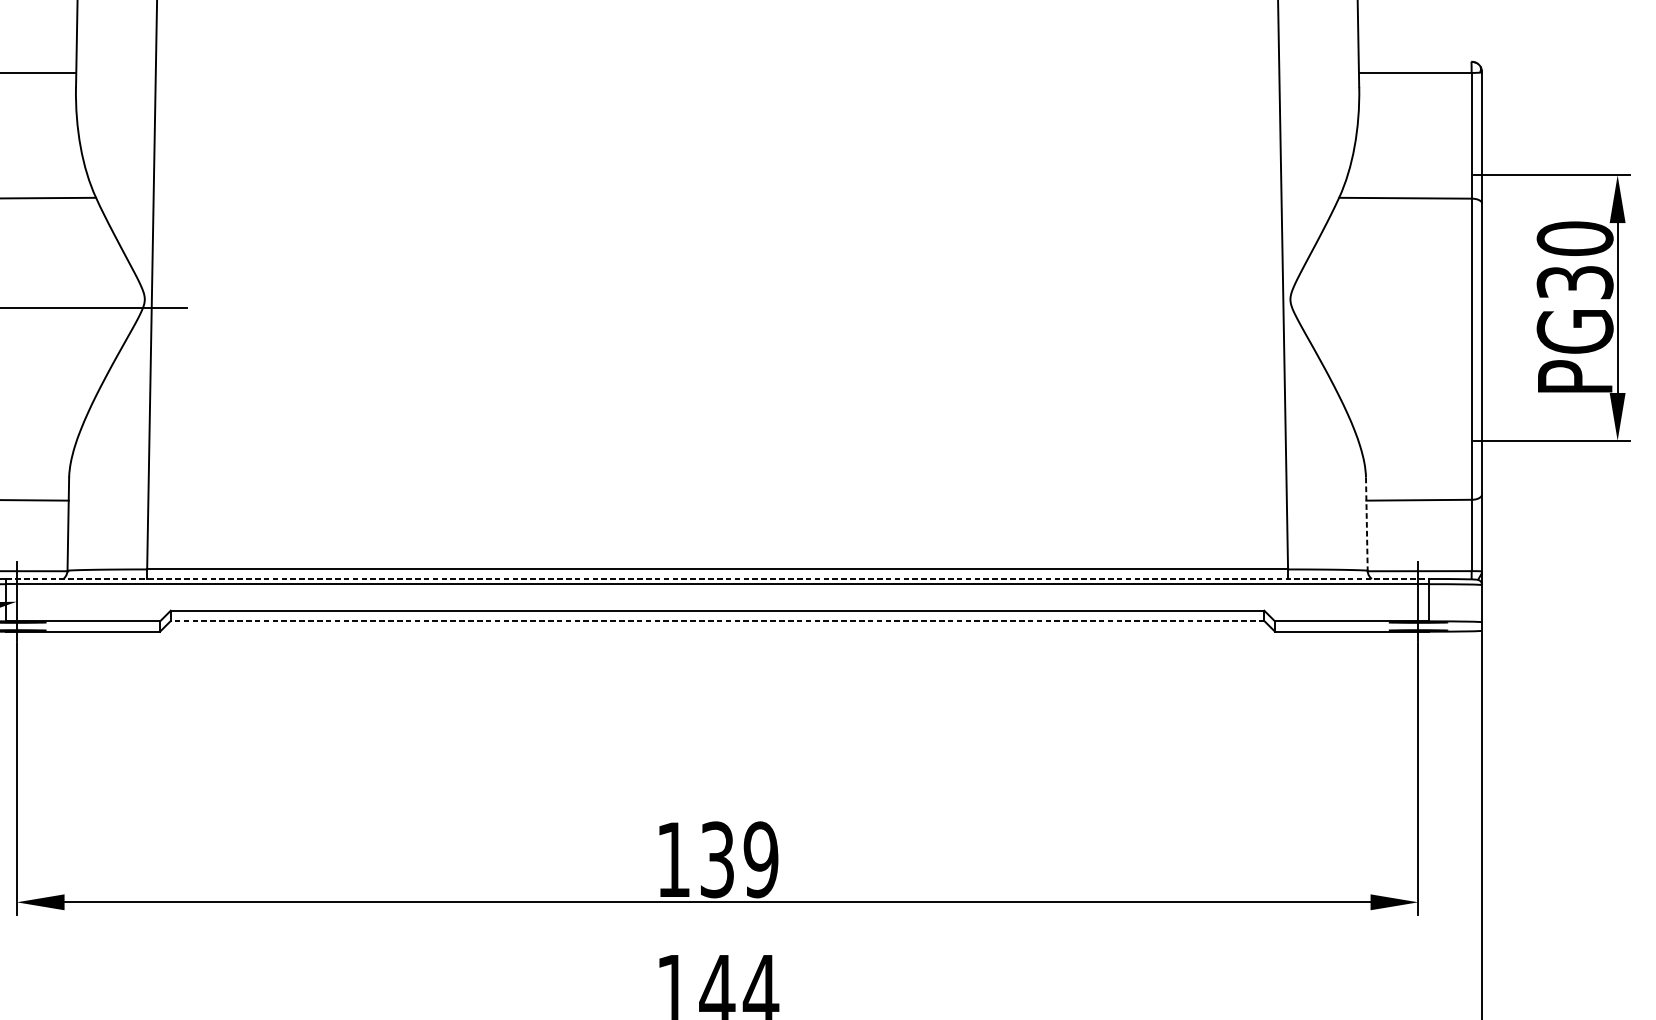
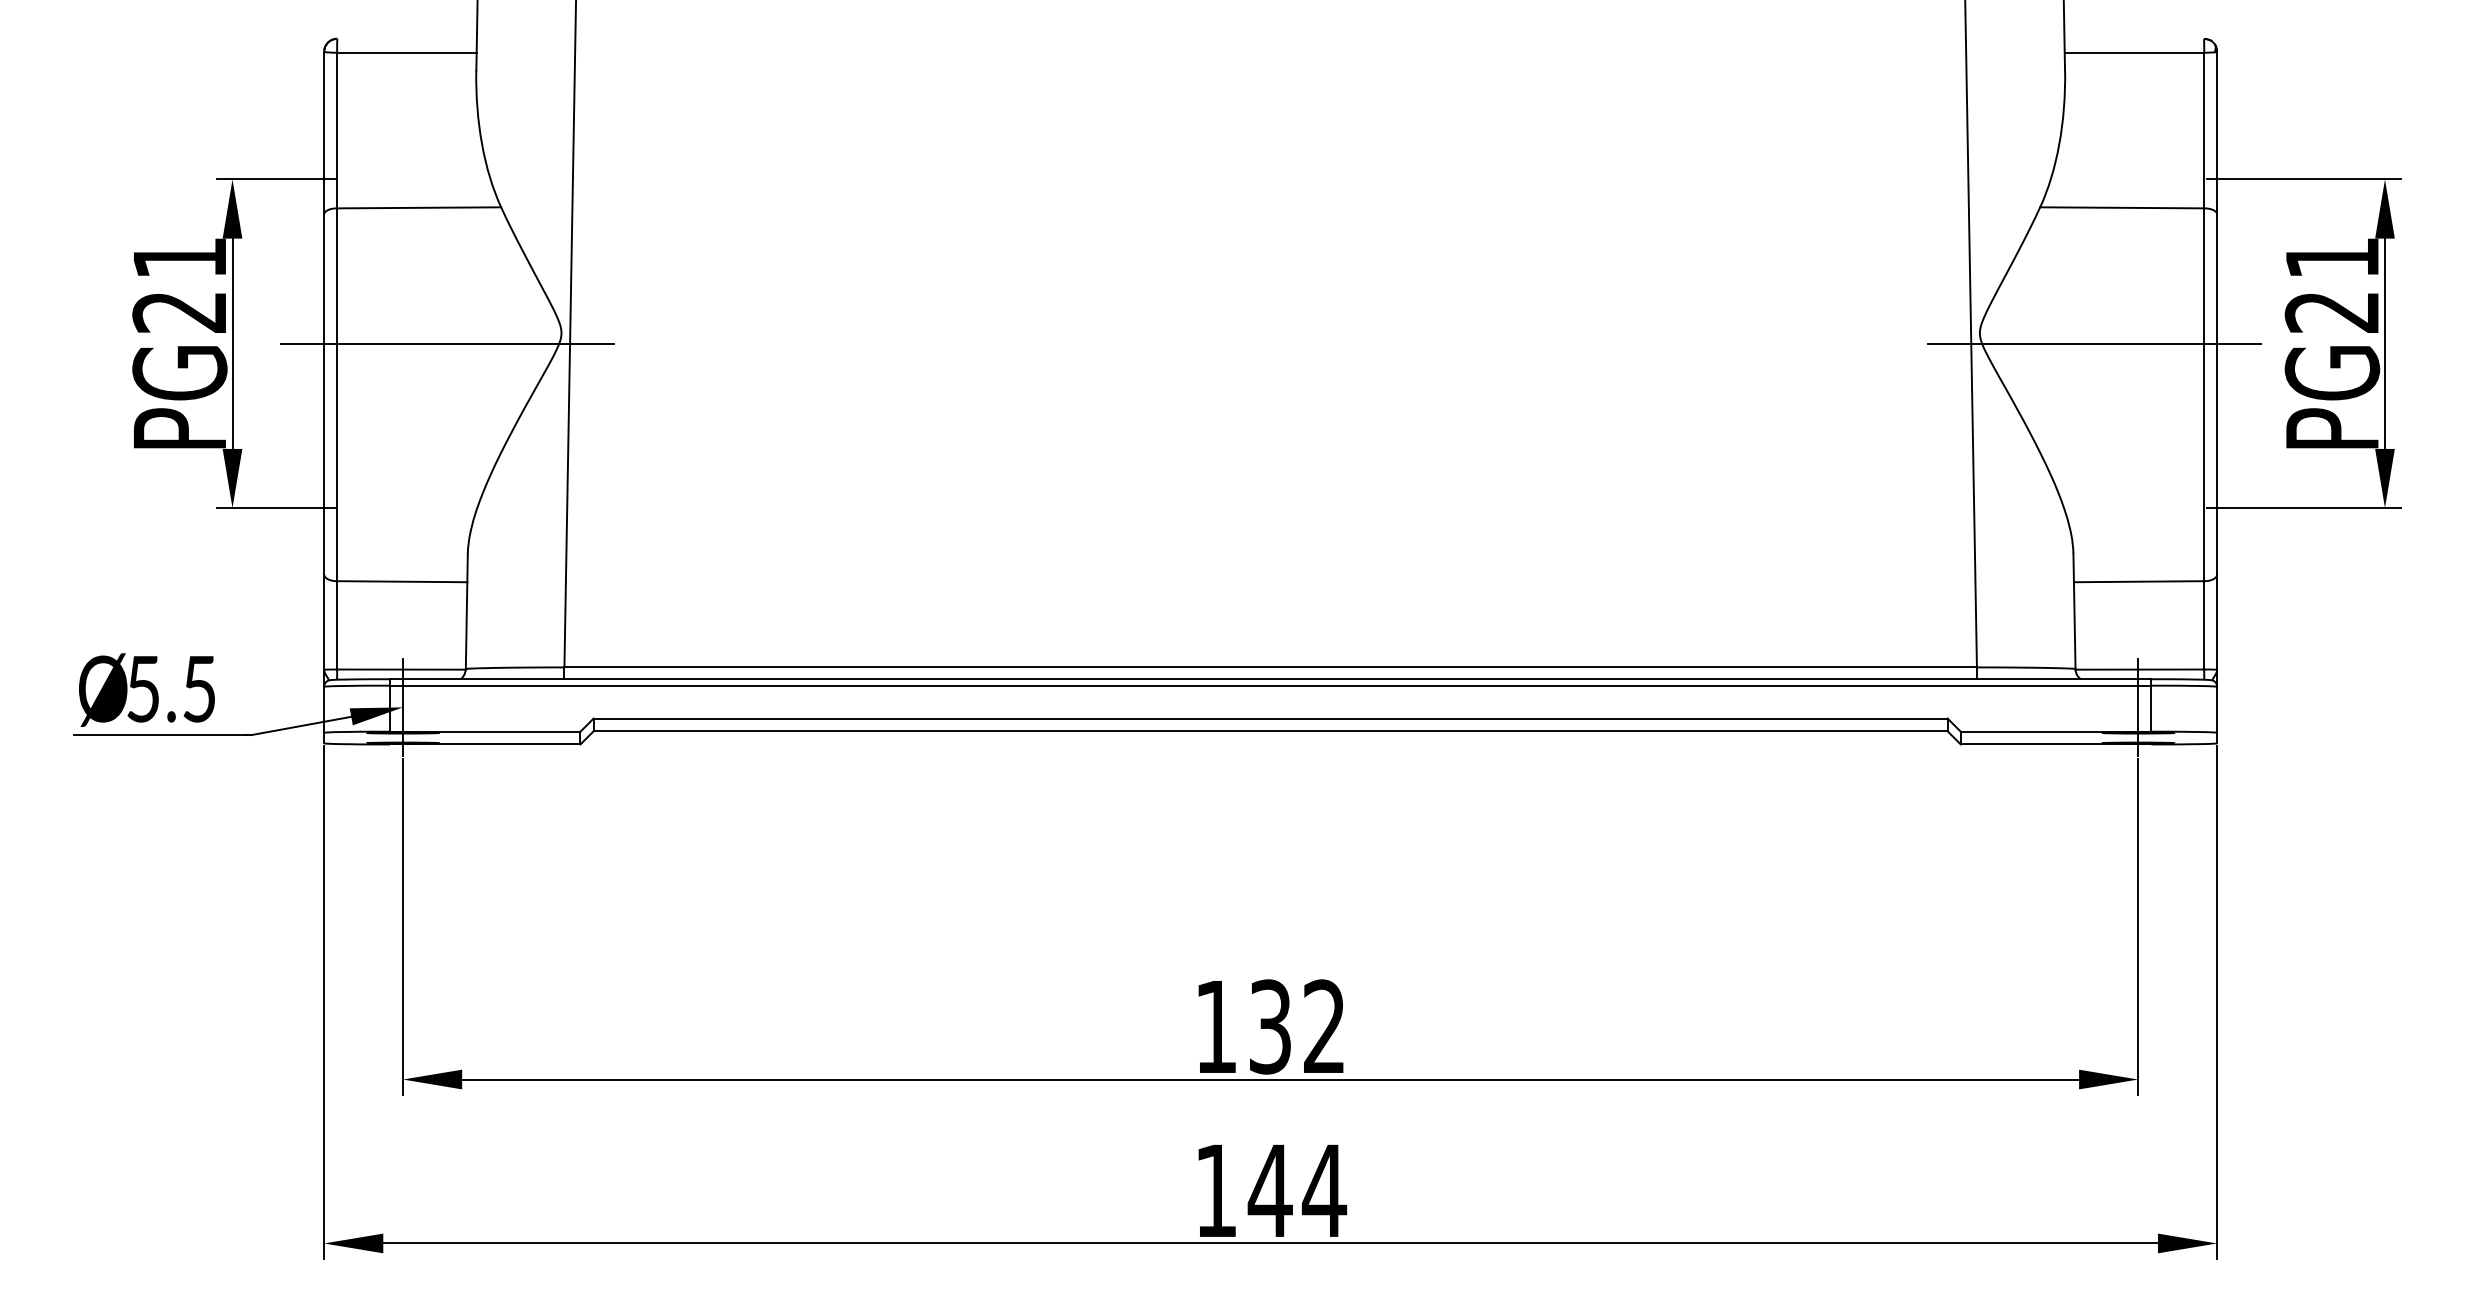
text: (1575, 260) -> (2332, 284), PG30 -> PG21
line: (1382, 307) -> (2093, 343), added
line: (1366, 524) -> (2074, 611), dashed -> solid
line: (717, 579) -> (1270, 679), dashed -> solid
line: (717, 621) -> (1270, 731), dashed -> solid
text: (761, 859) -> (1324, 1026), 139 -> 132

